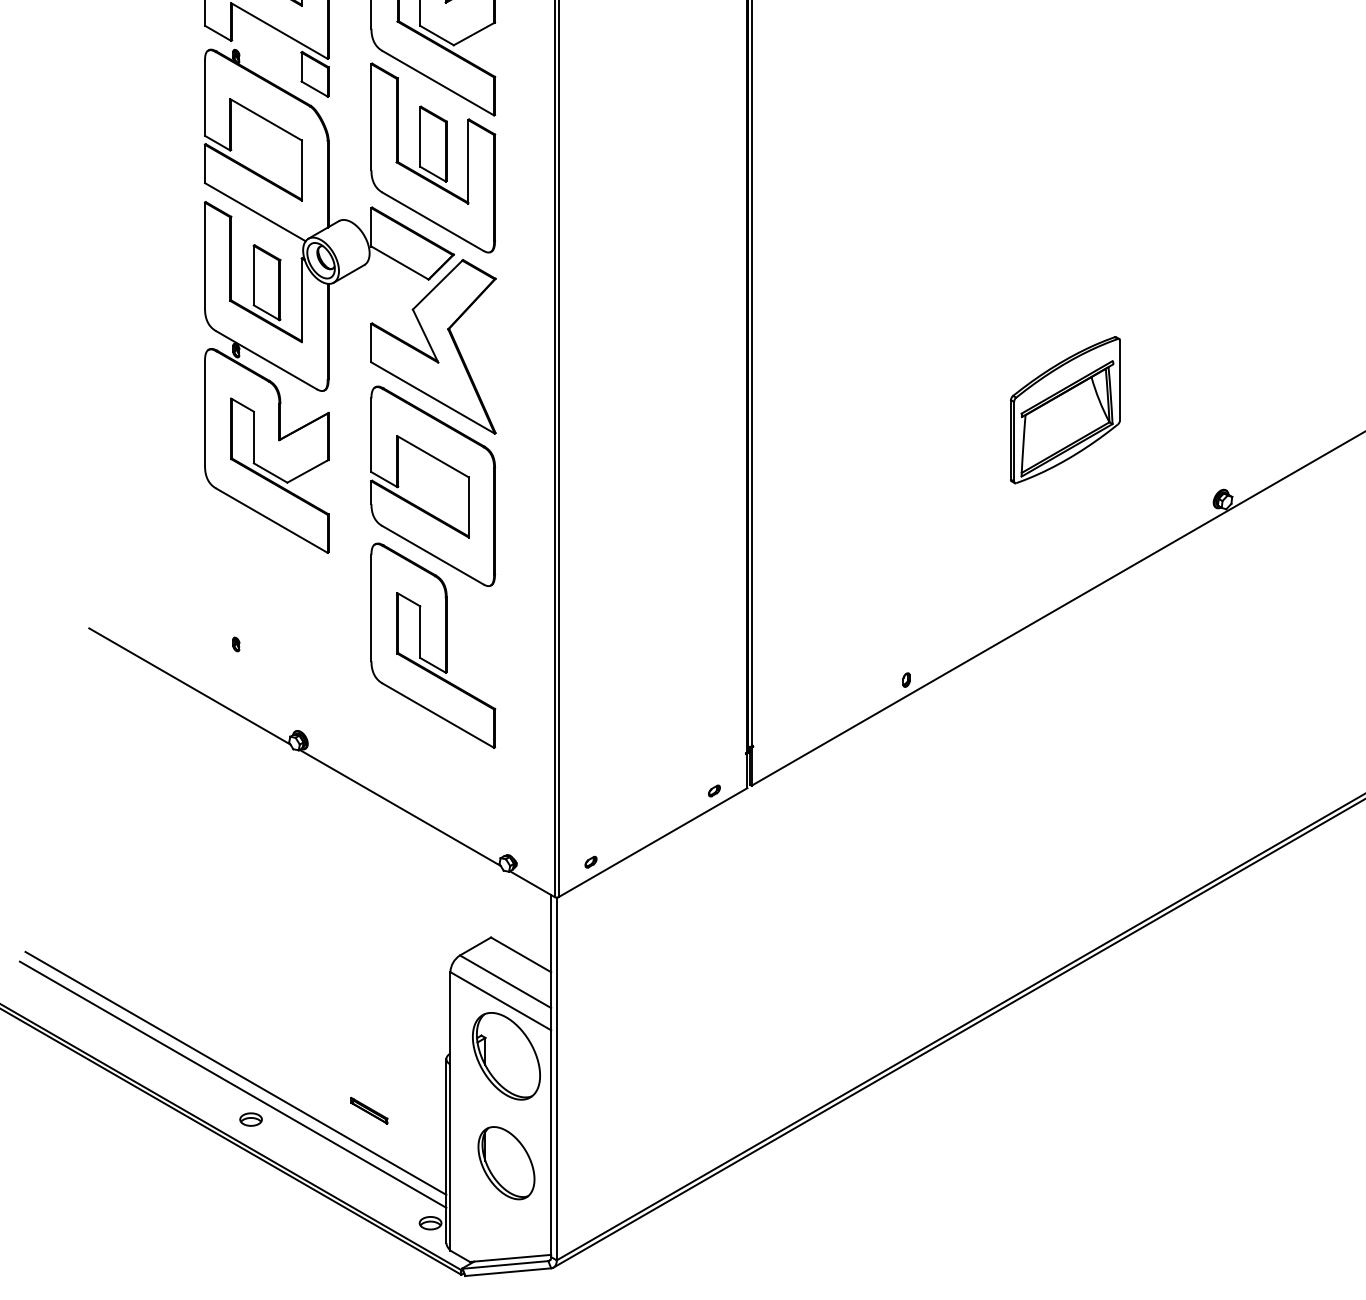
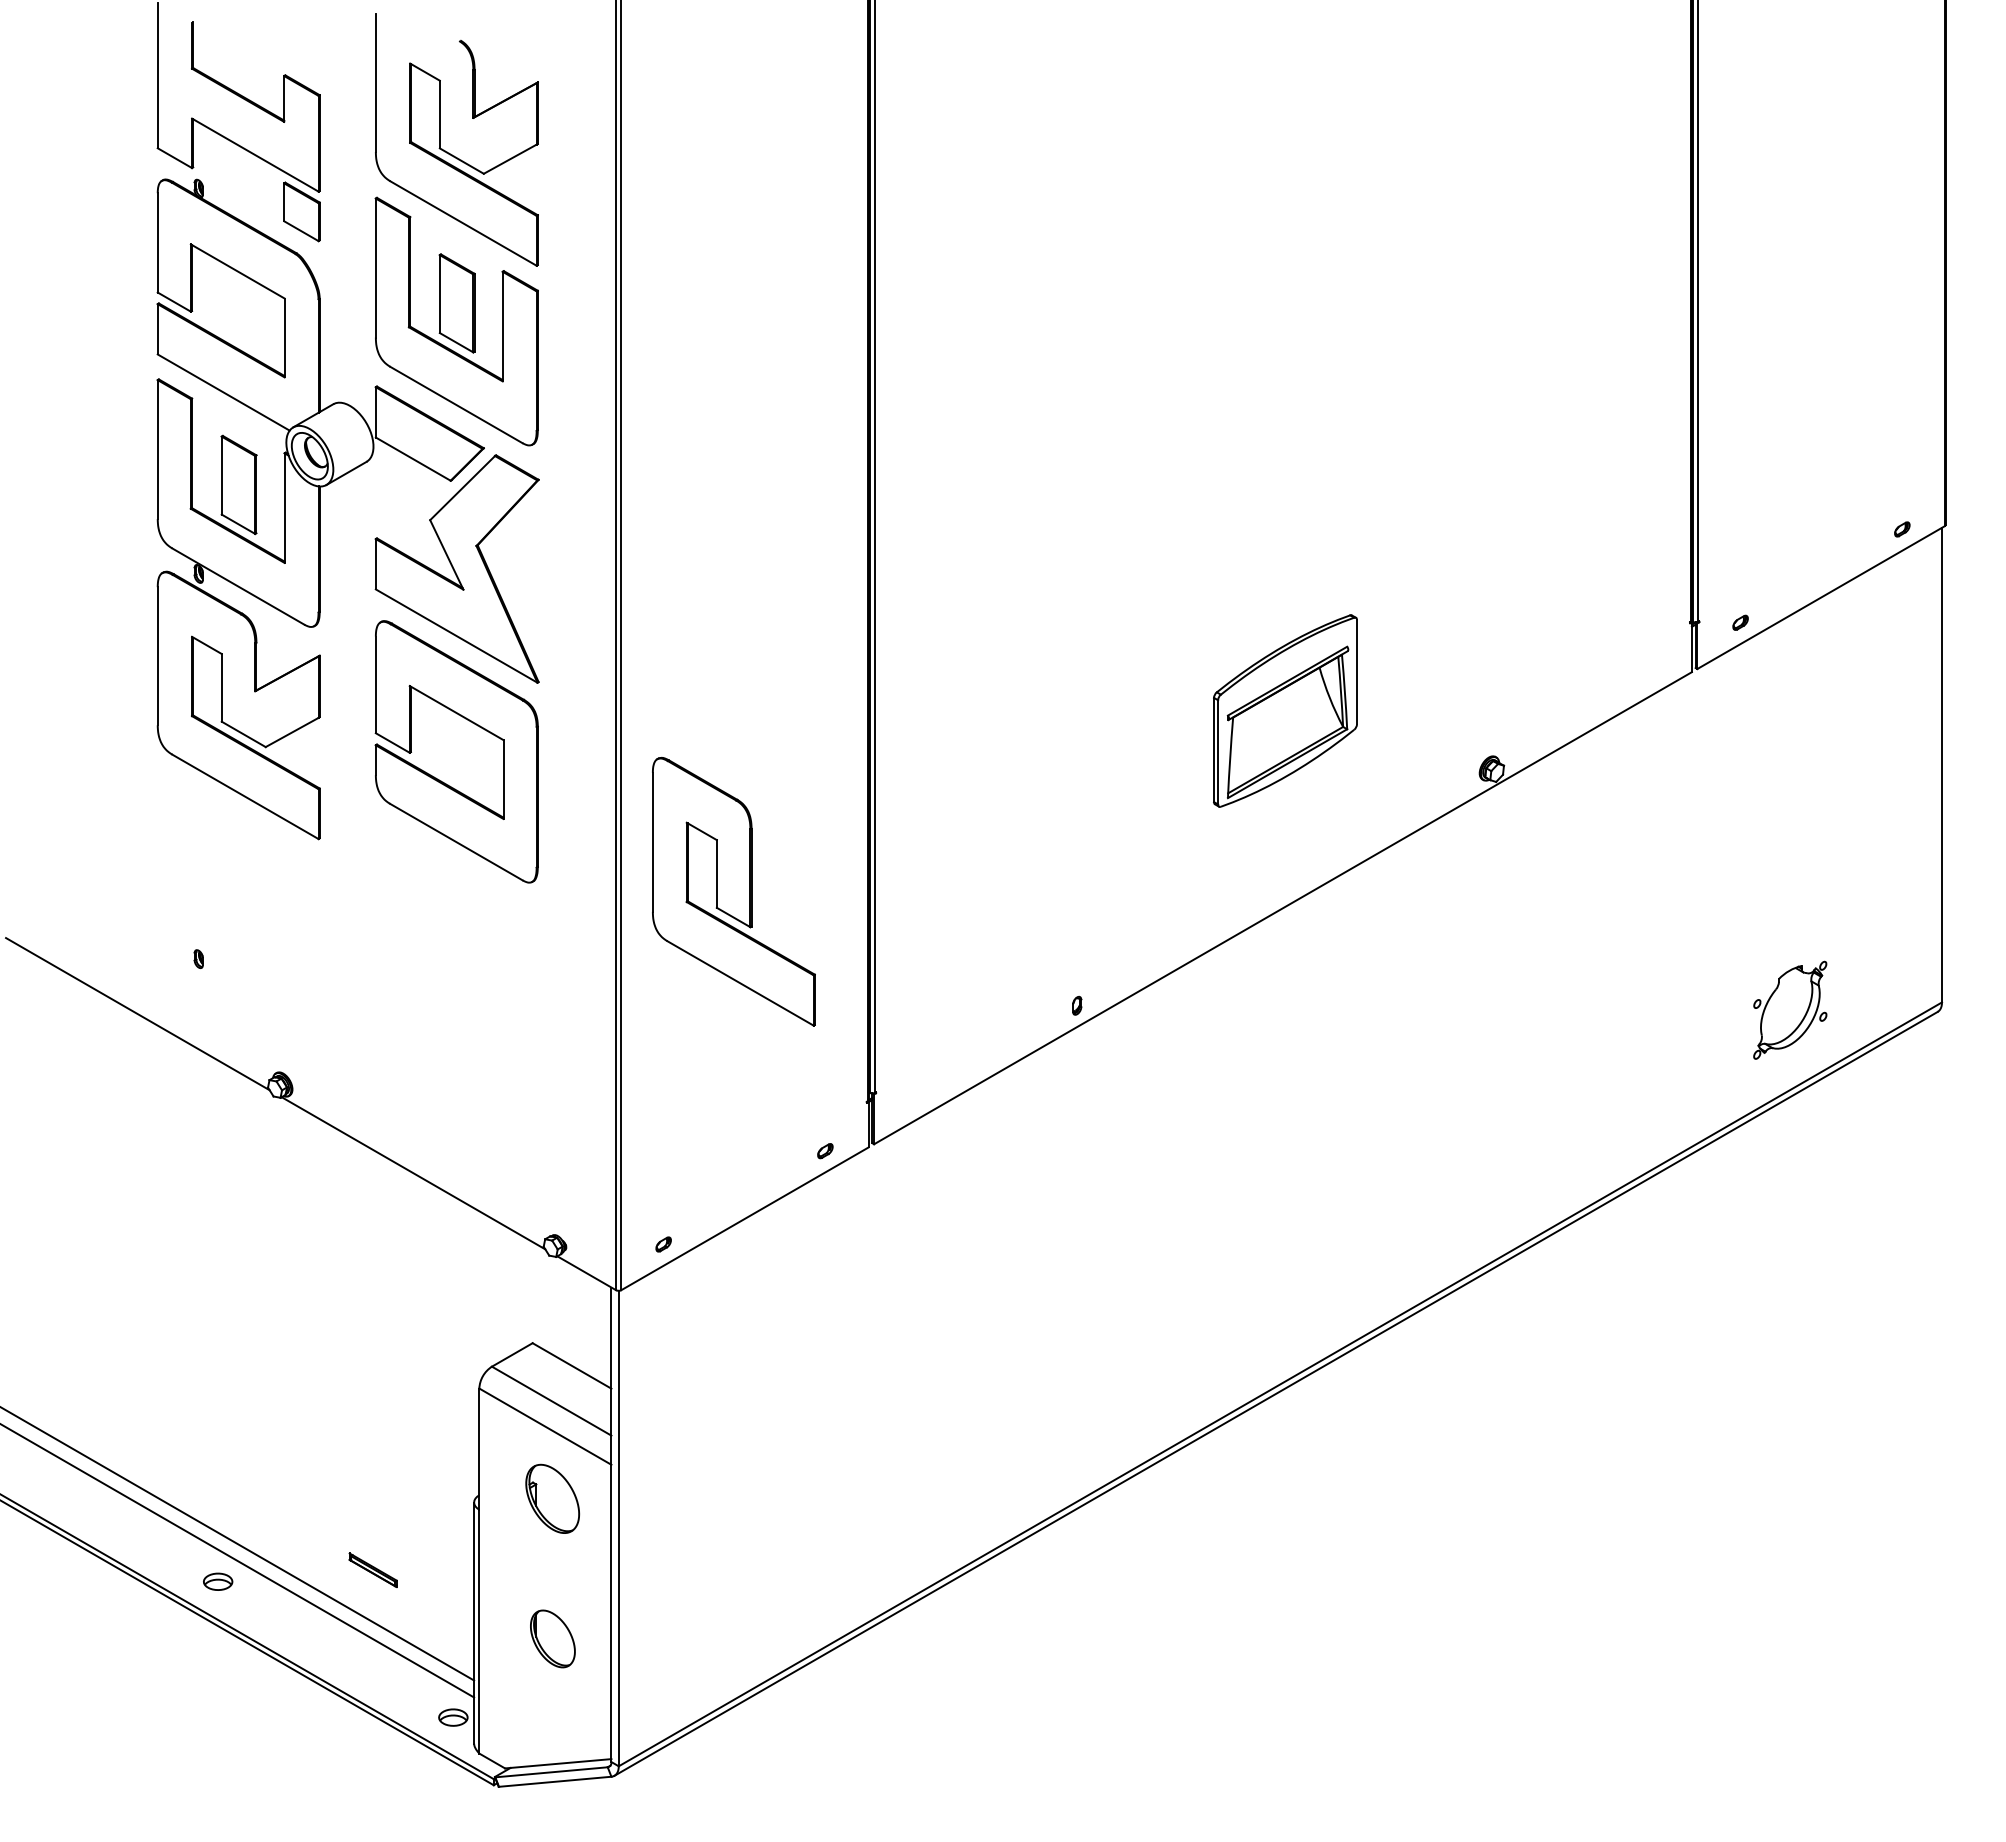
part: (1065, 409) -> (1285, 710), moved
part: (432, 645) -> (733, 891), moved
part: (506, 1056) -> (552, 1498), size x0.6
part: (506, 1162) -> (552, 1638), size x0.6

